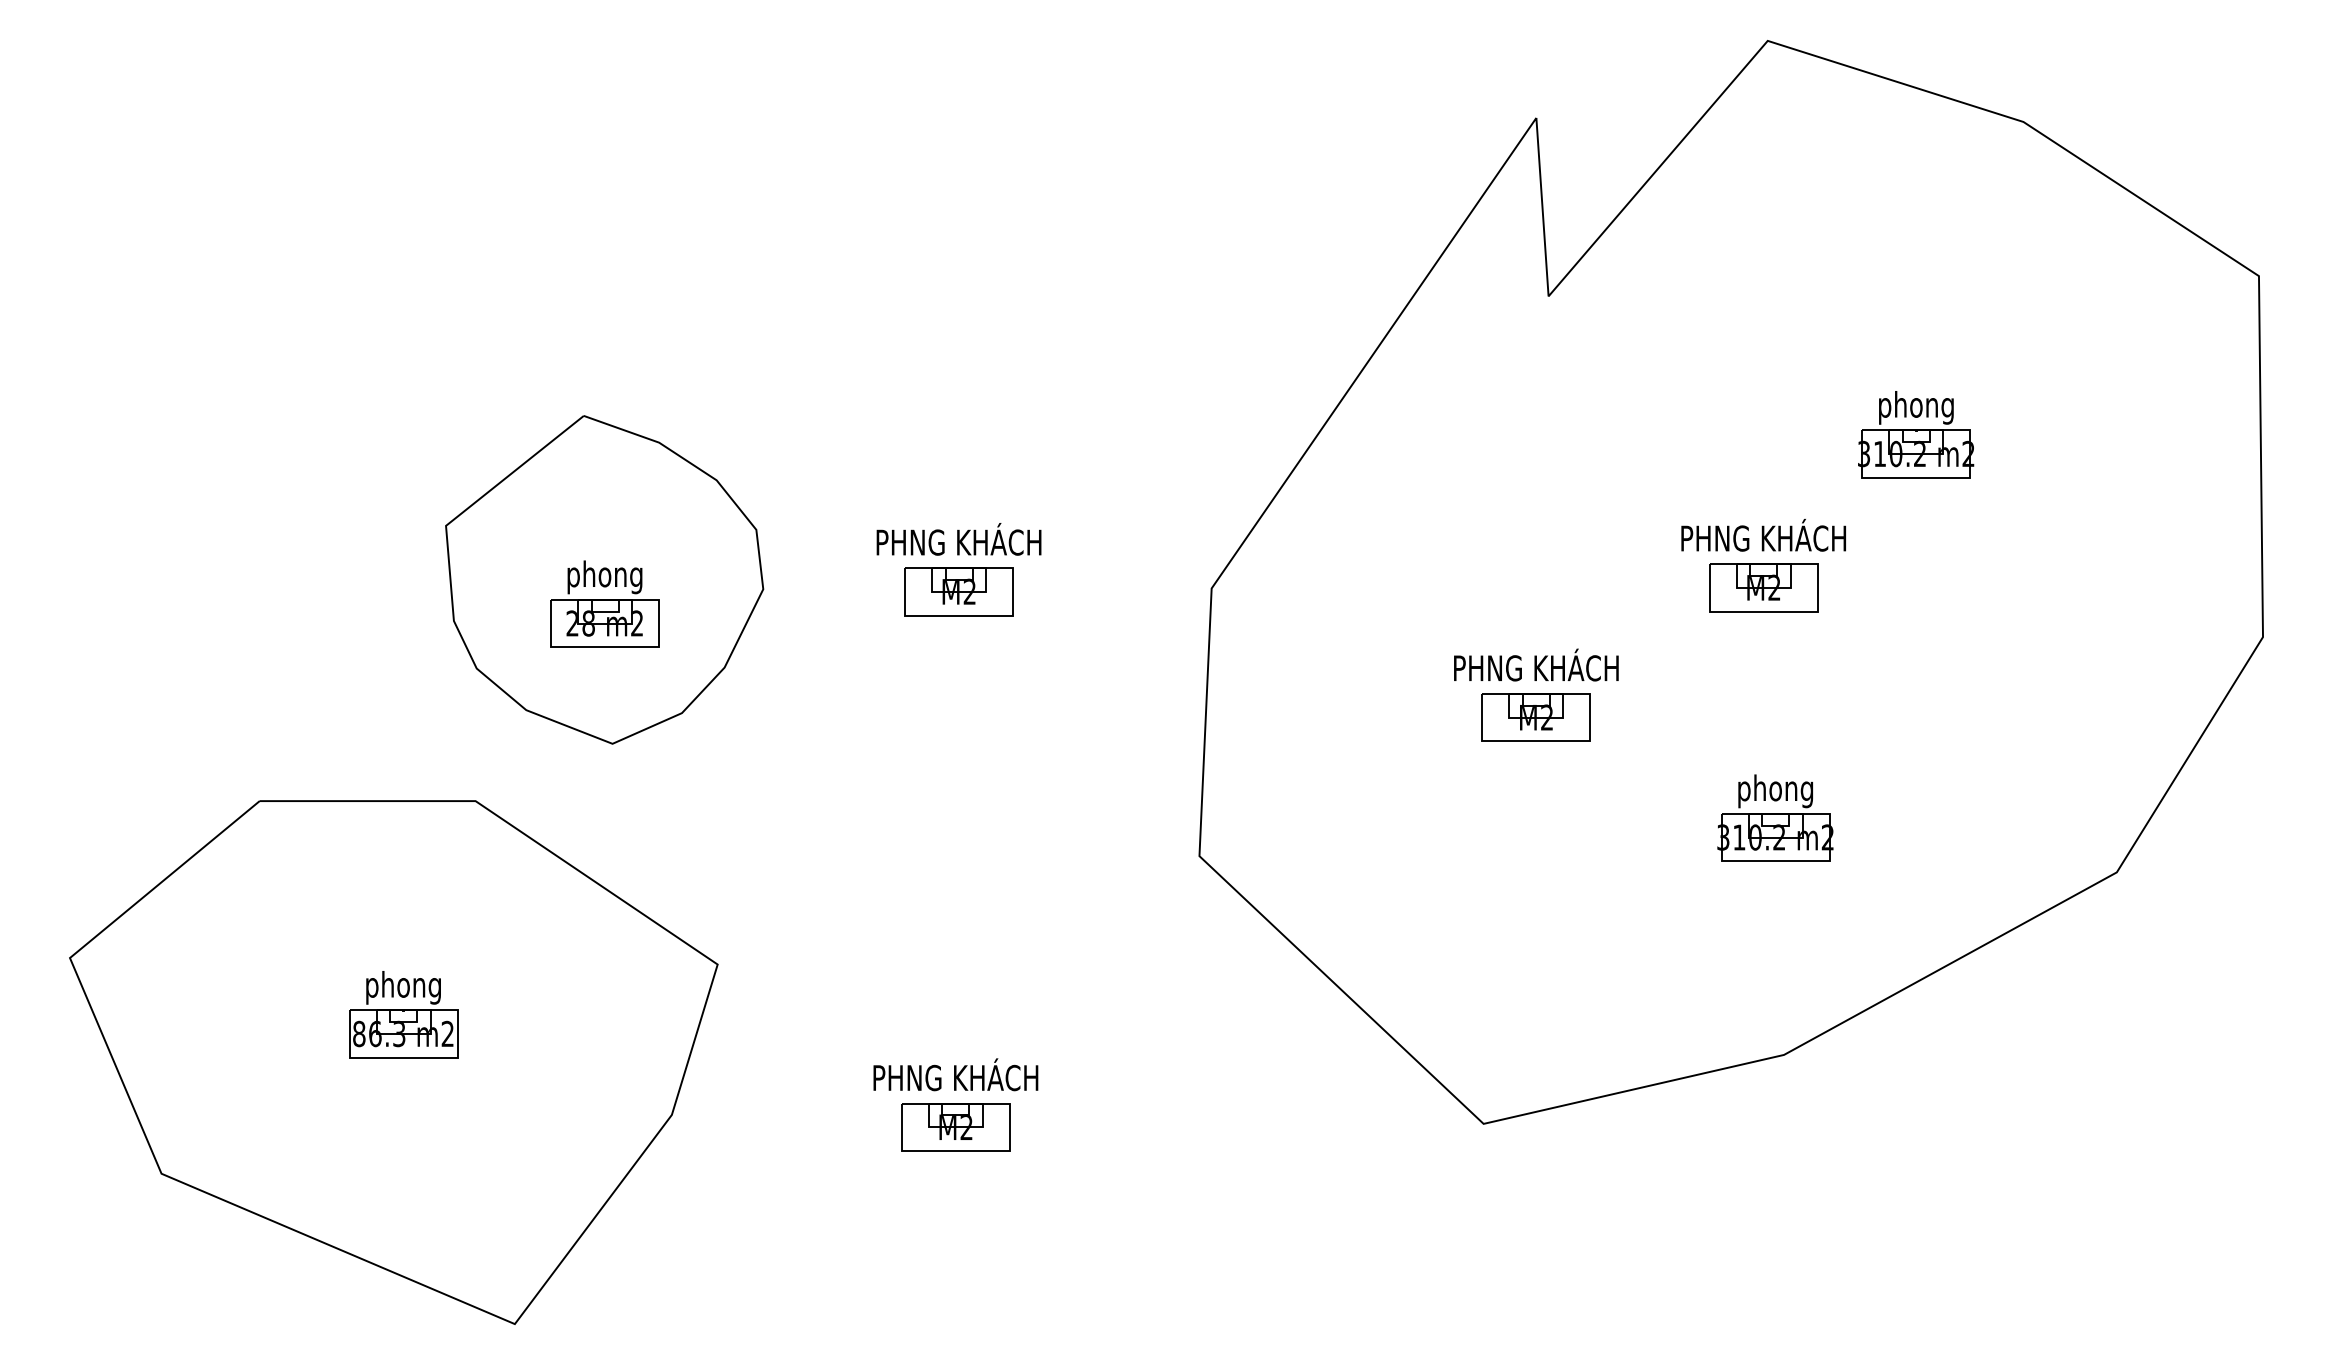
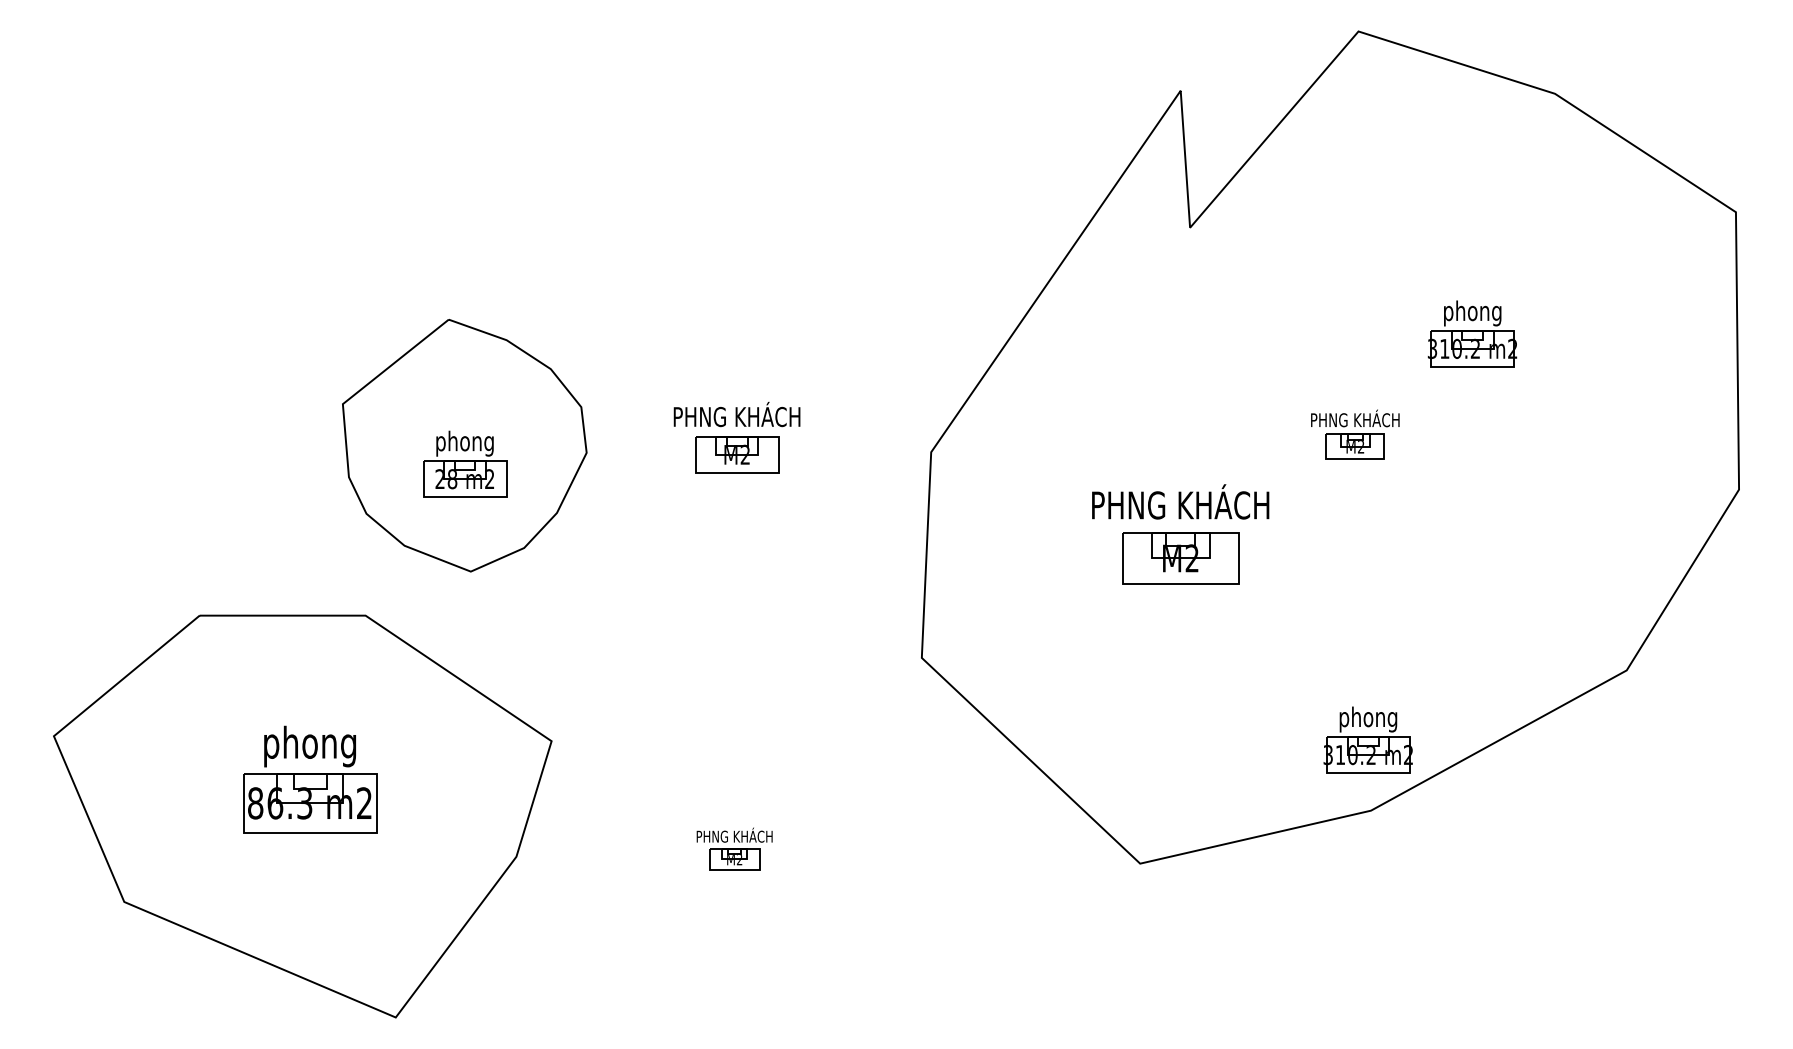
part: (1763, 565) -> (1355, 434), size x0.7
part: (1536, 694) -> (1180, 533), size x1.4
part: (1775, 817) -> (1368, 739), moved
part: (403, 1014) -> (310, 779), size x1.6
part: (955, 1104) -> (734, 848), size x0.6

